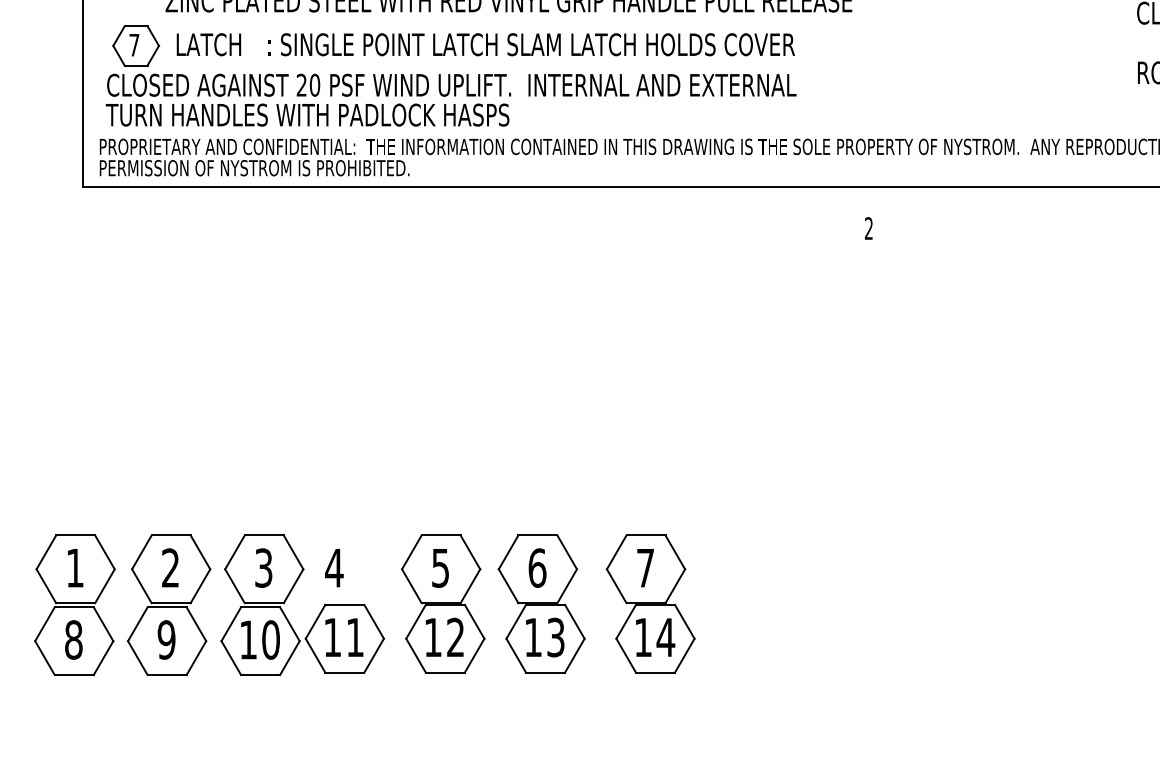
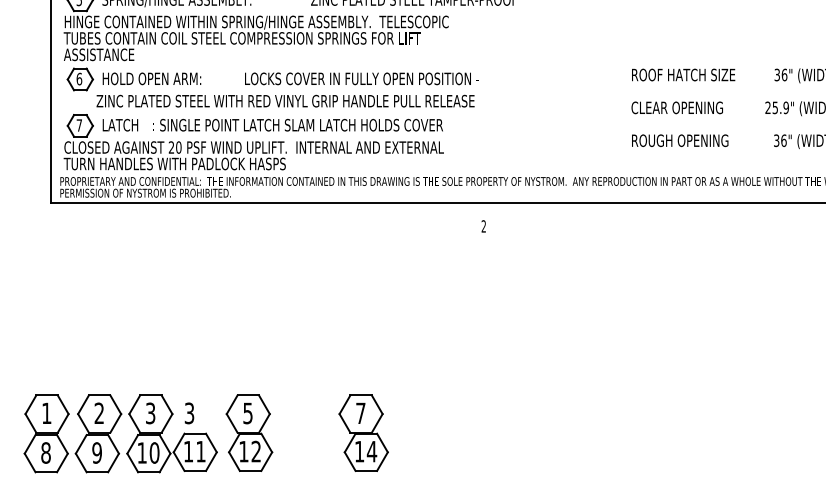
text: (334, 568) -> (189, 413), 4 -> 3
part: (541, 602) -> (303, 432), removed

